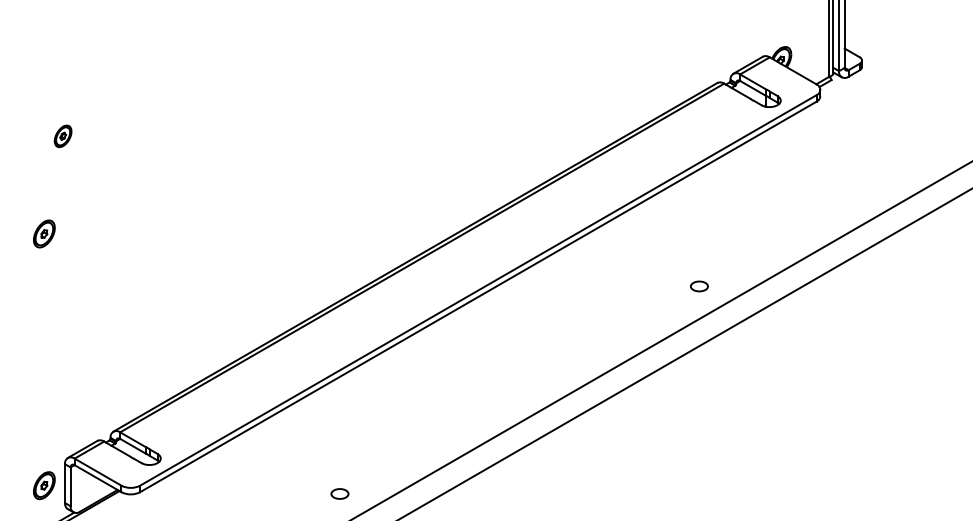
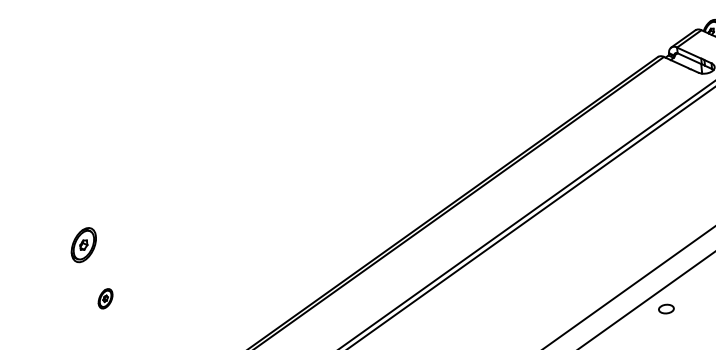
part: (62, 136) -> (105, 298), moved
part: (44, 233) -> (83, 244), size x1.4
part: (699, 286) -> (666, 309), moved

